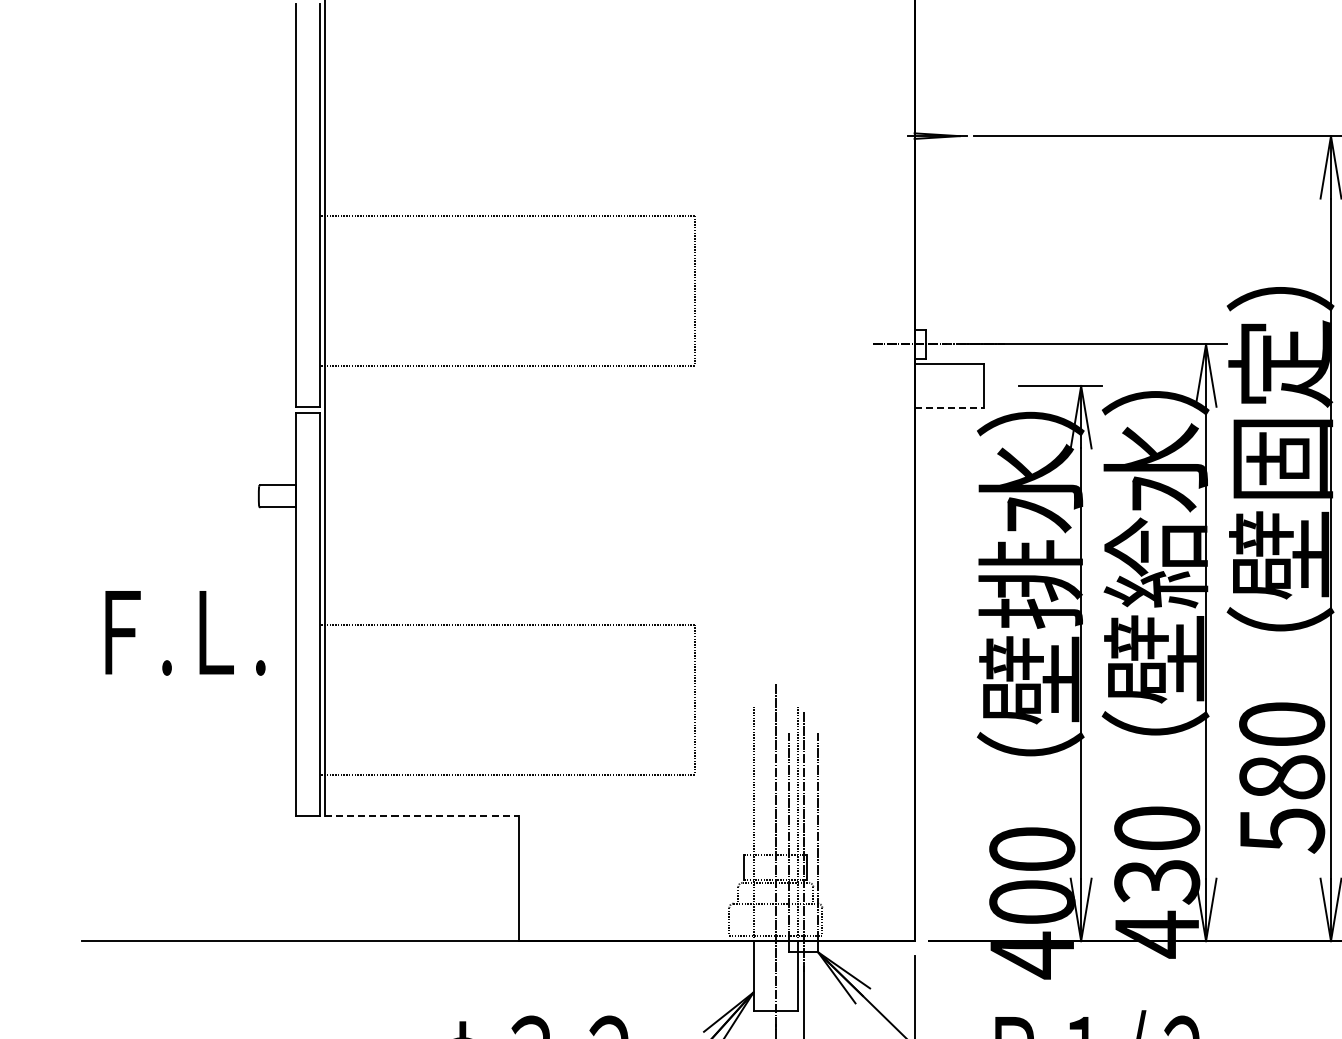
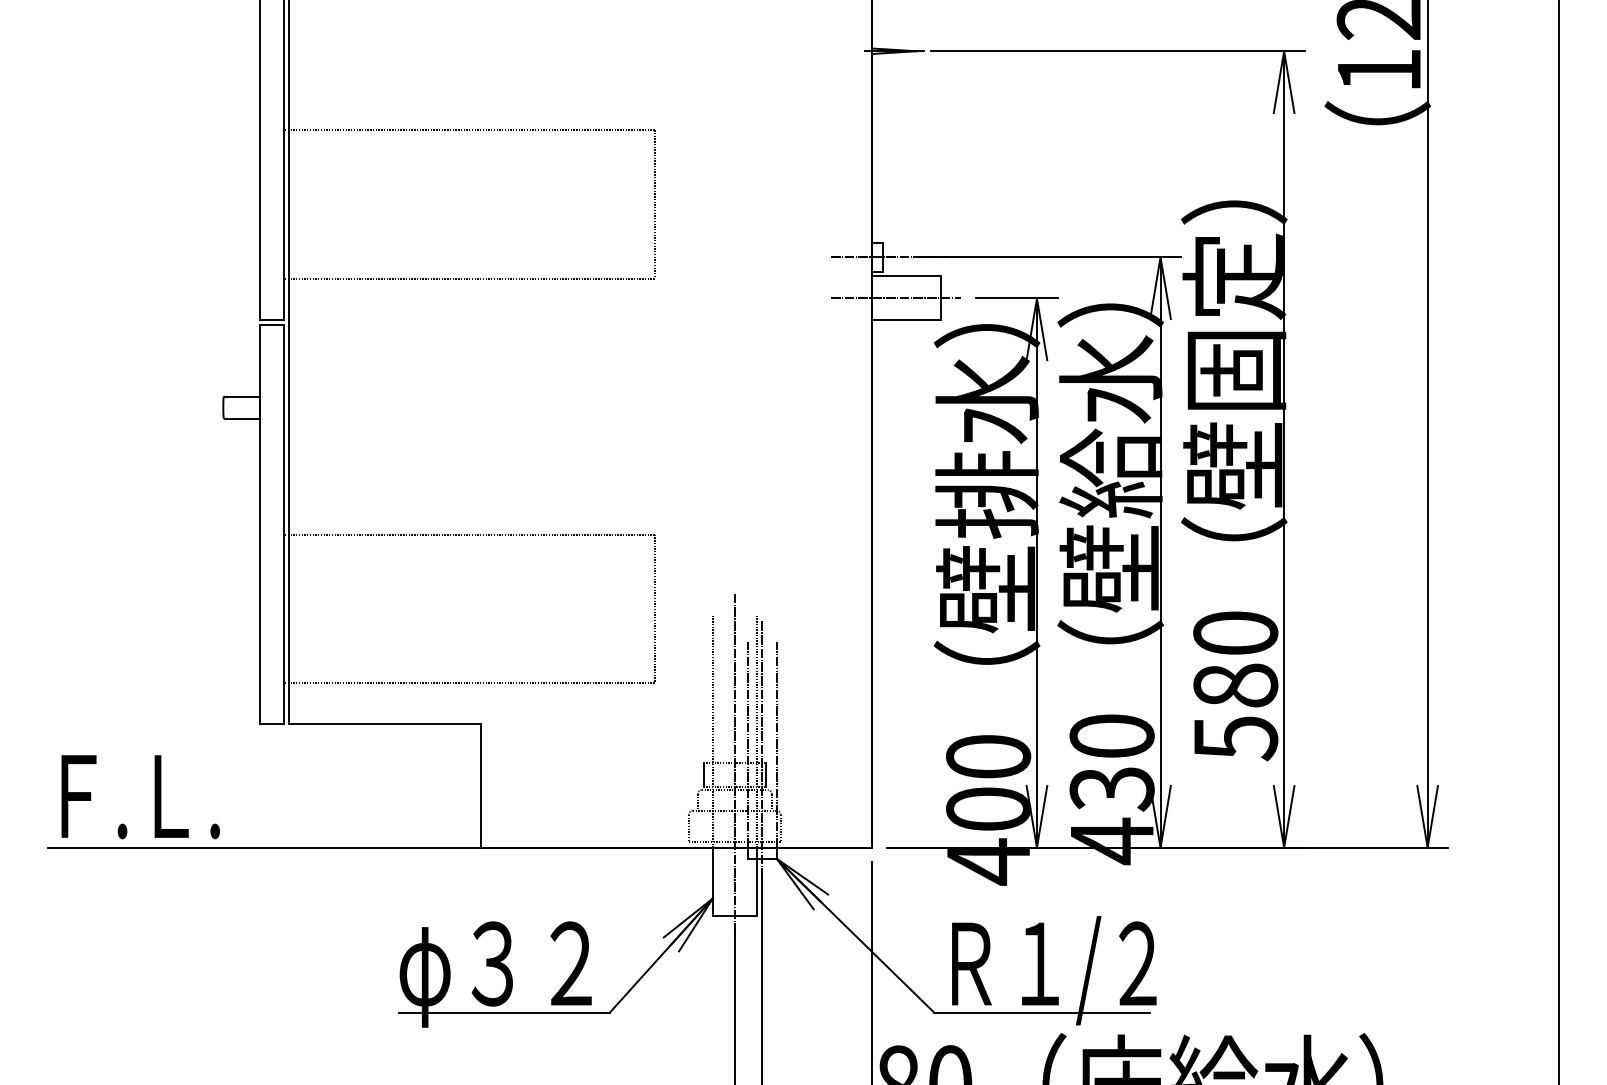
line: (938, 386) -> (895, 298), added
line: (949, 408) -> (906, 320), dashed -> solid
text: (185, 633) -> (140, 797), moved
line: (422, 816) -> (385, 724), dashed -> solid

